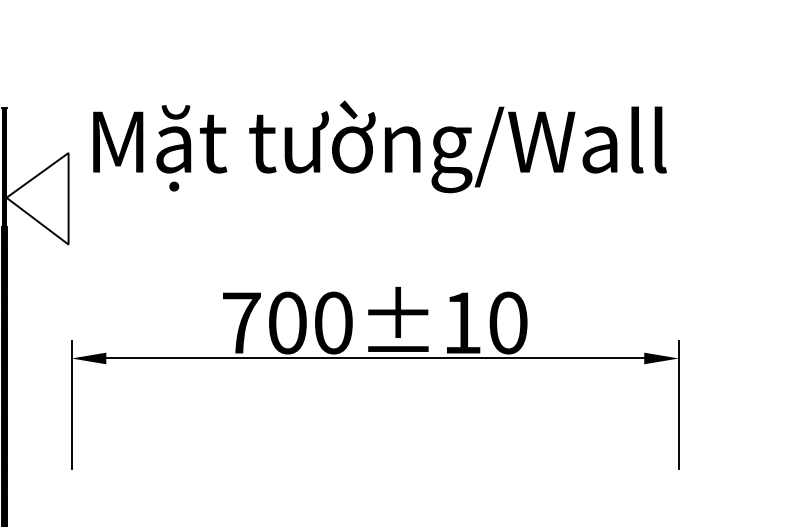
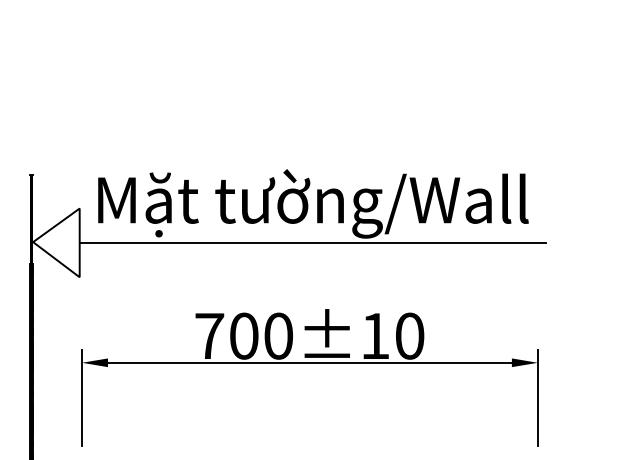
line: (378, 198) -> (312, 242), added

